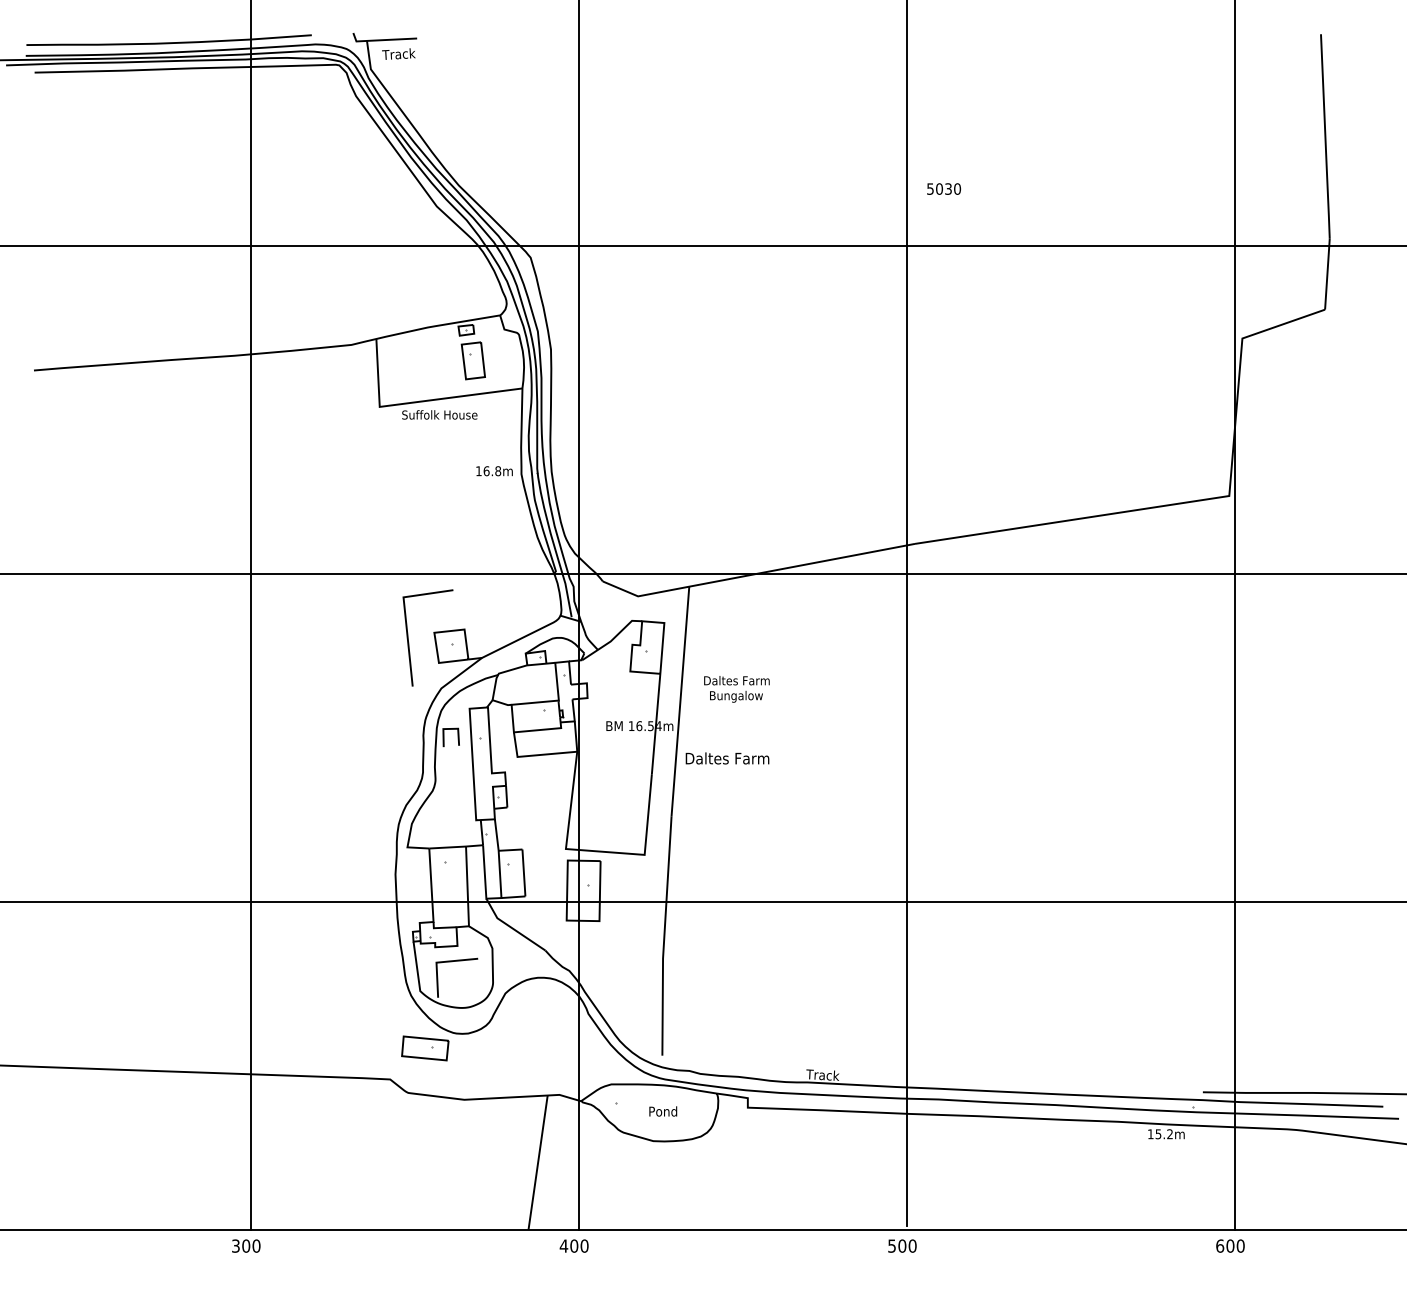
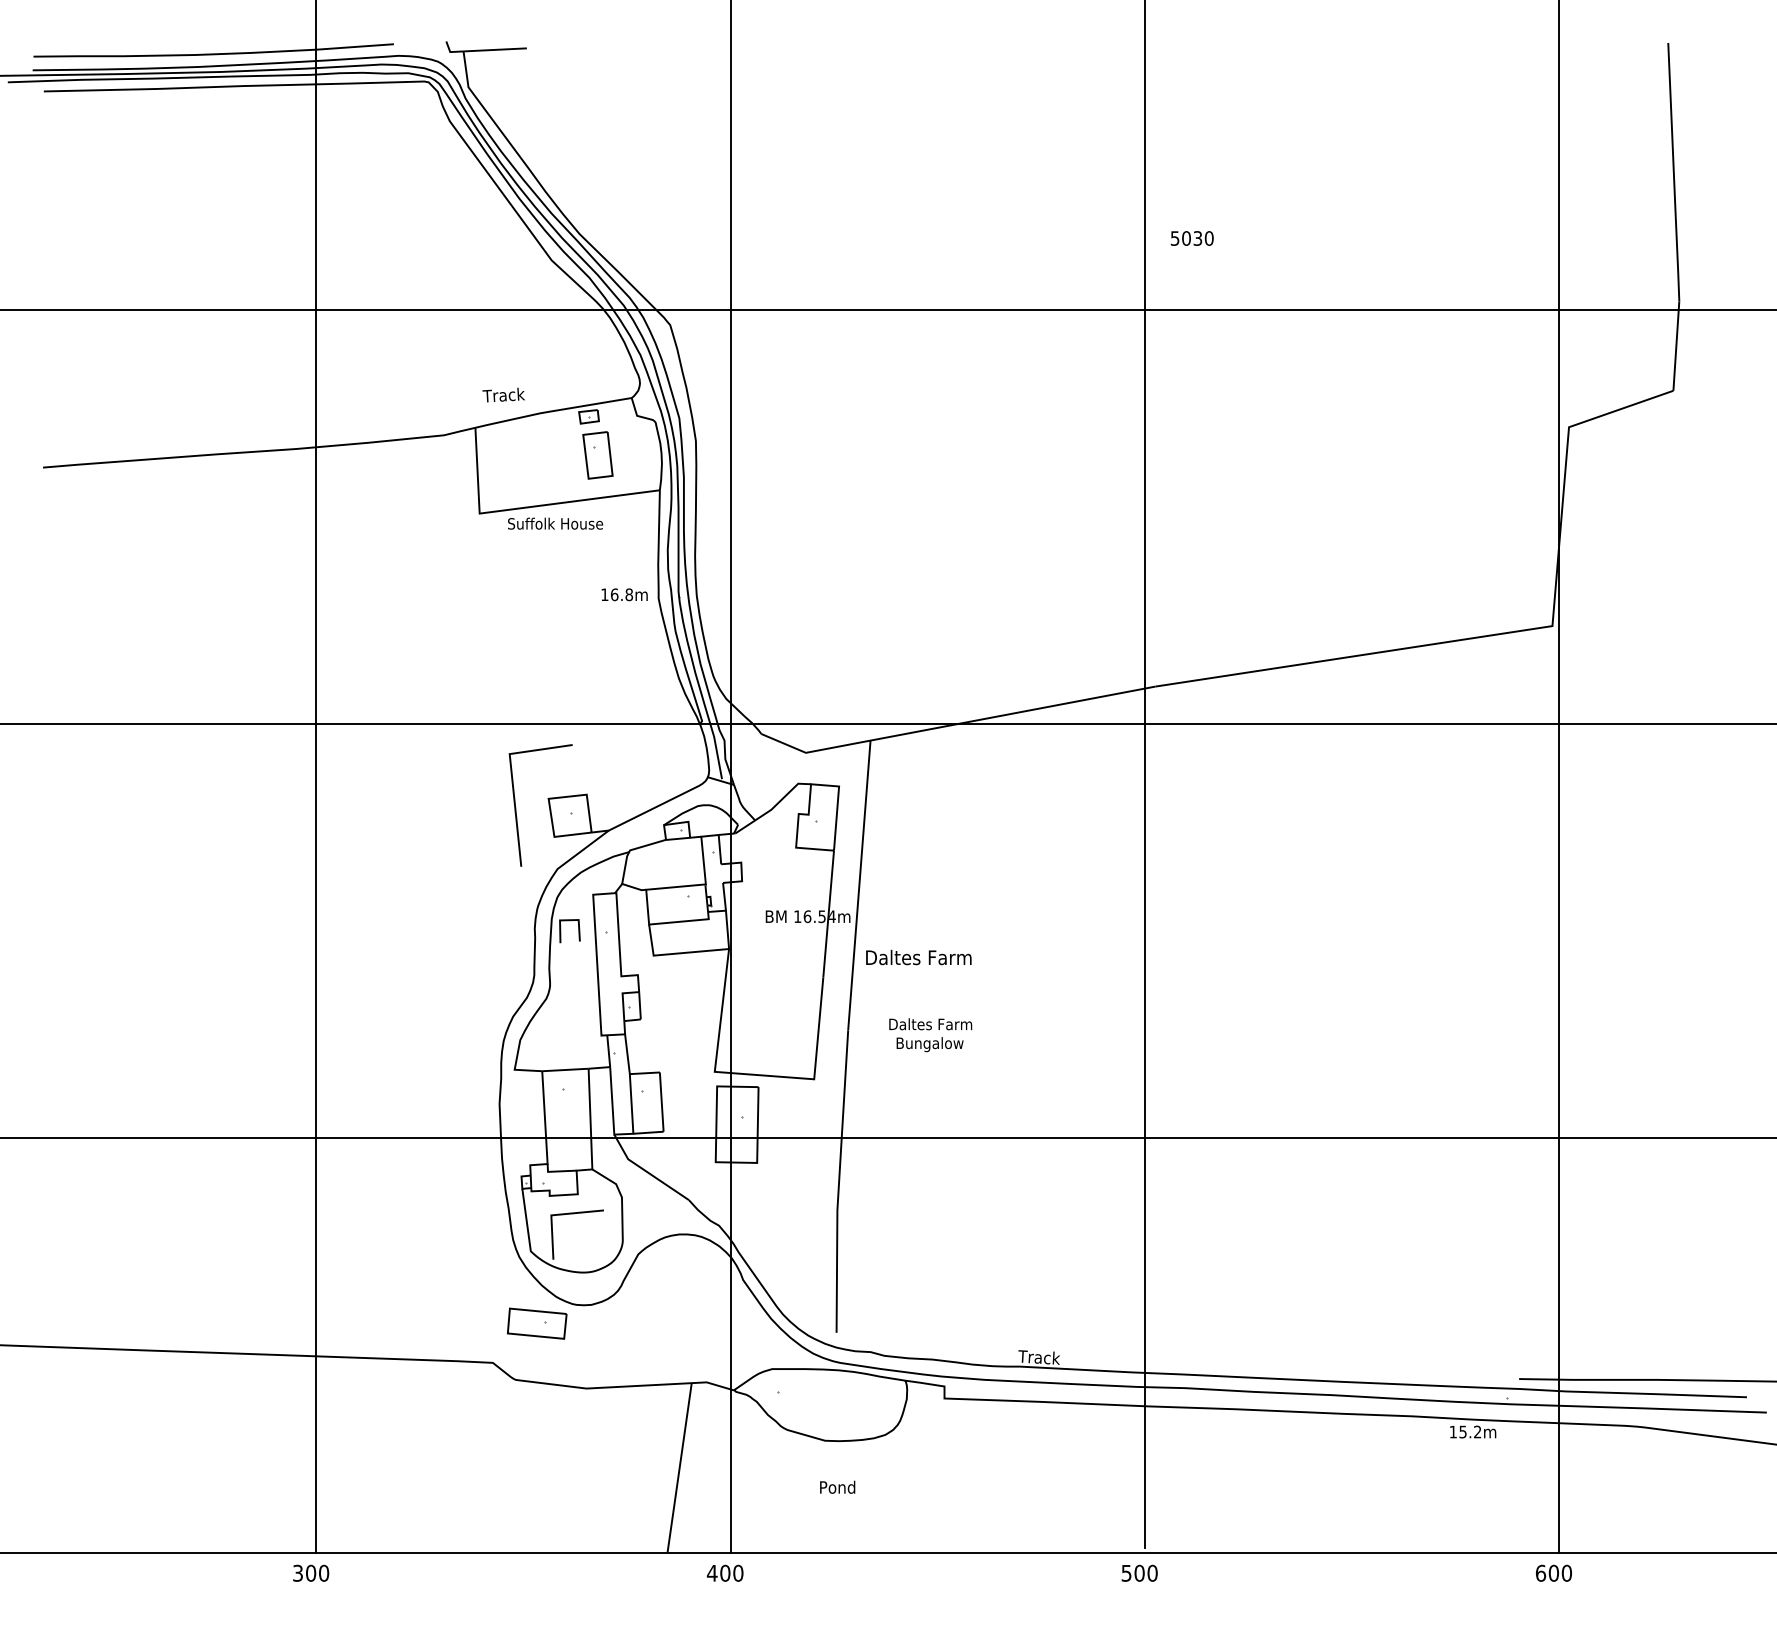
text: (398, 53) -> (503, 394), moved
text: (736, 689) -> (930, 1035), moved
text: (663, 1110) -> (837, 1486), moved

